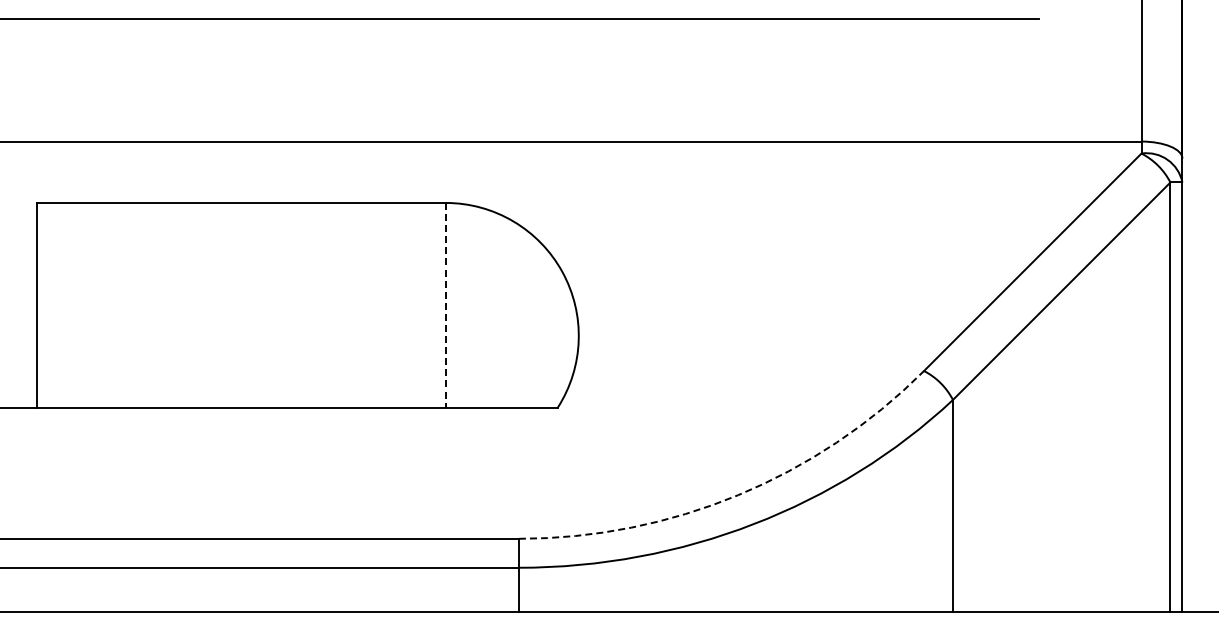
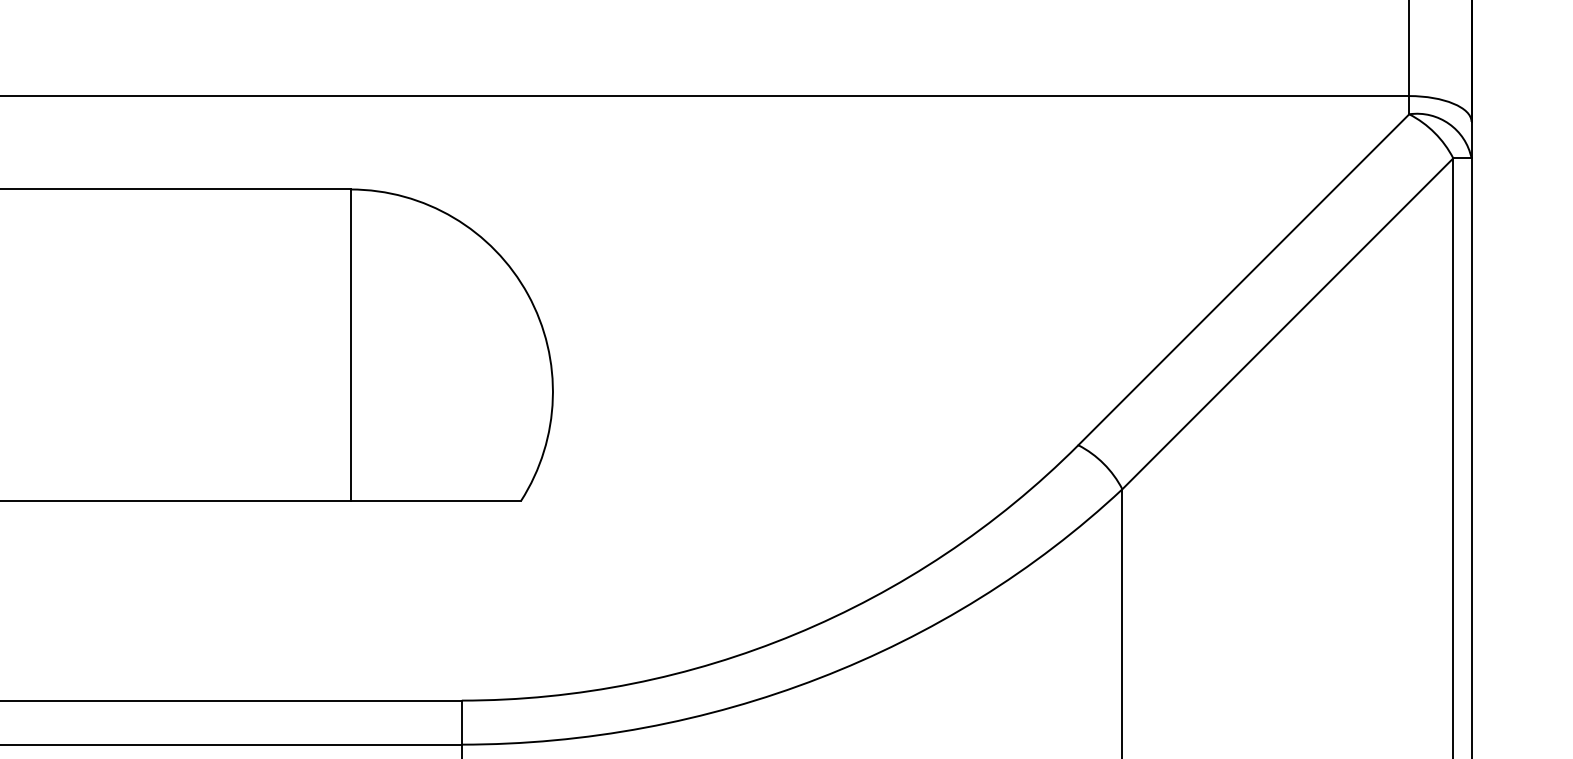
line: (445, 305) -> (350, 345), dashed -> solid
arc: (738, 495) -> (795, 634), dashed -> solid

